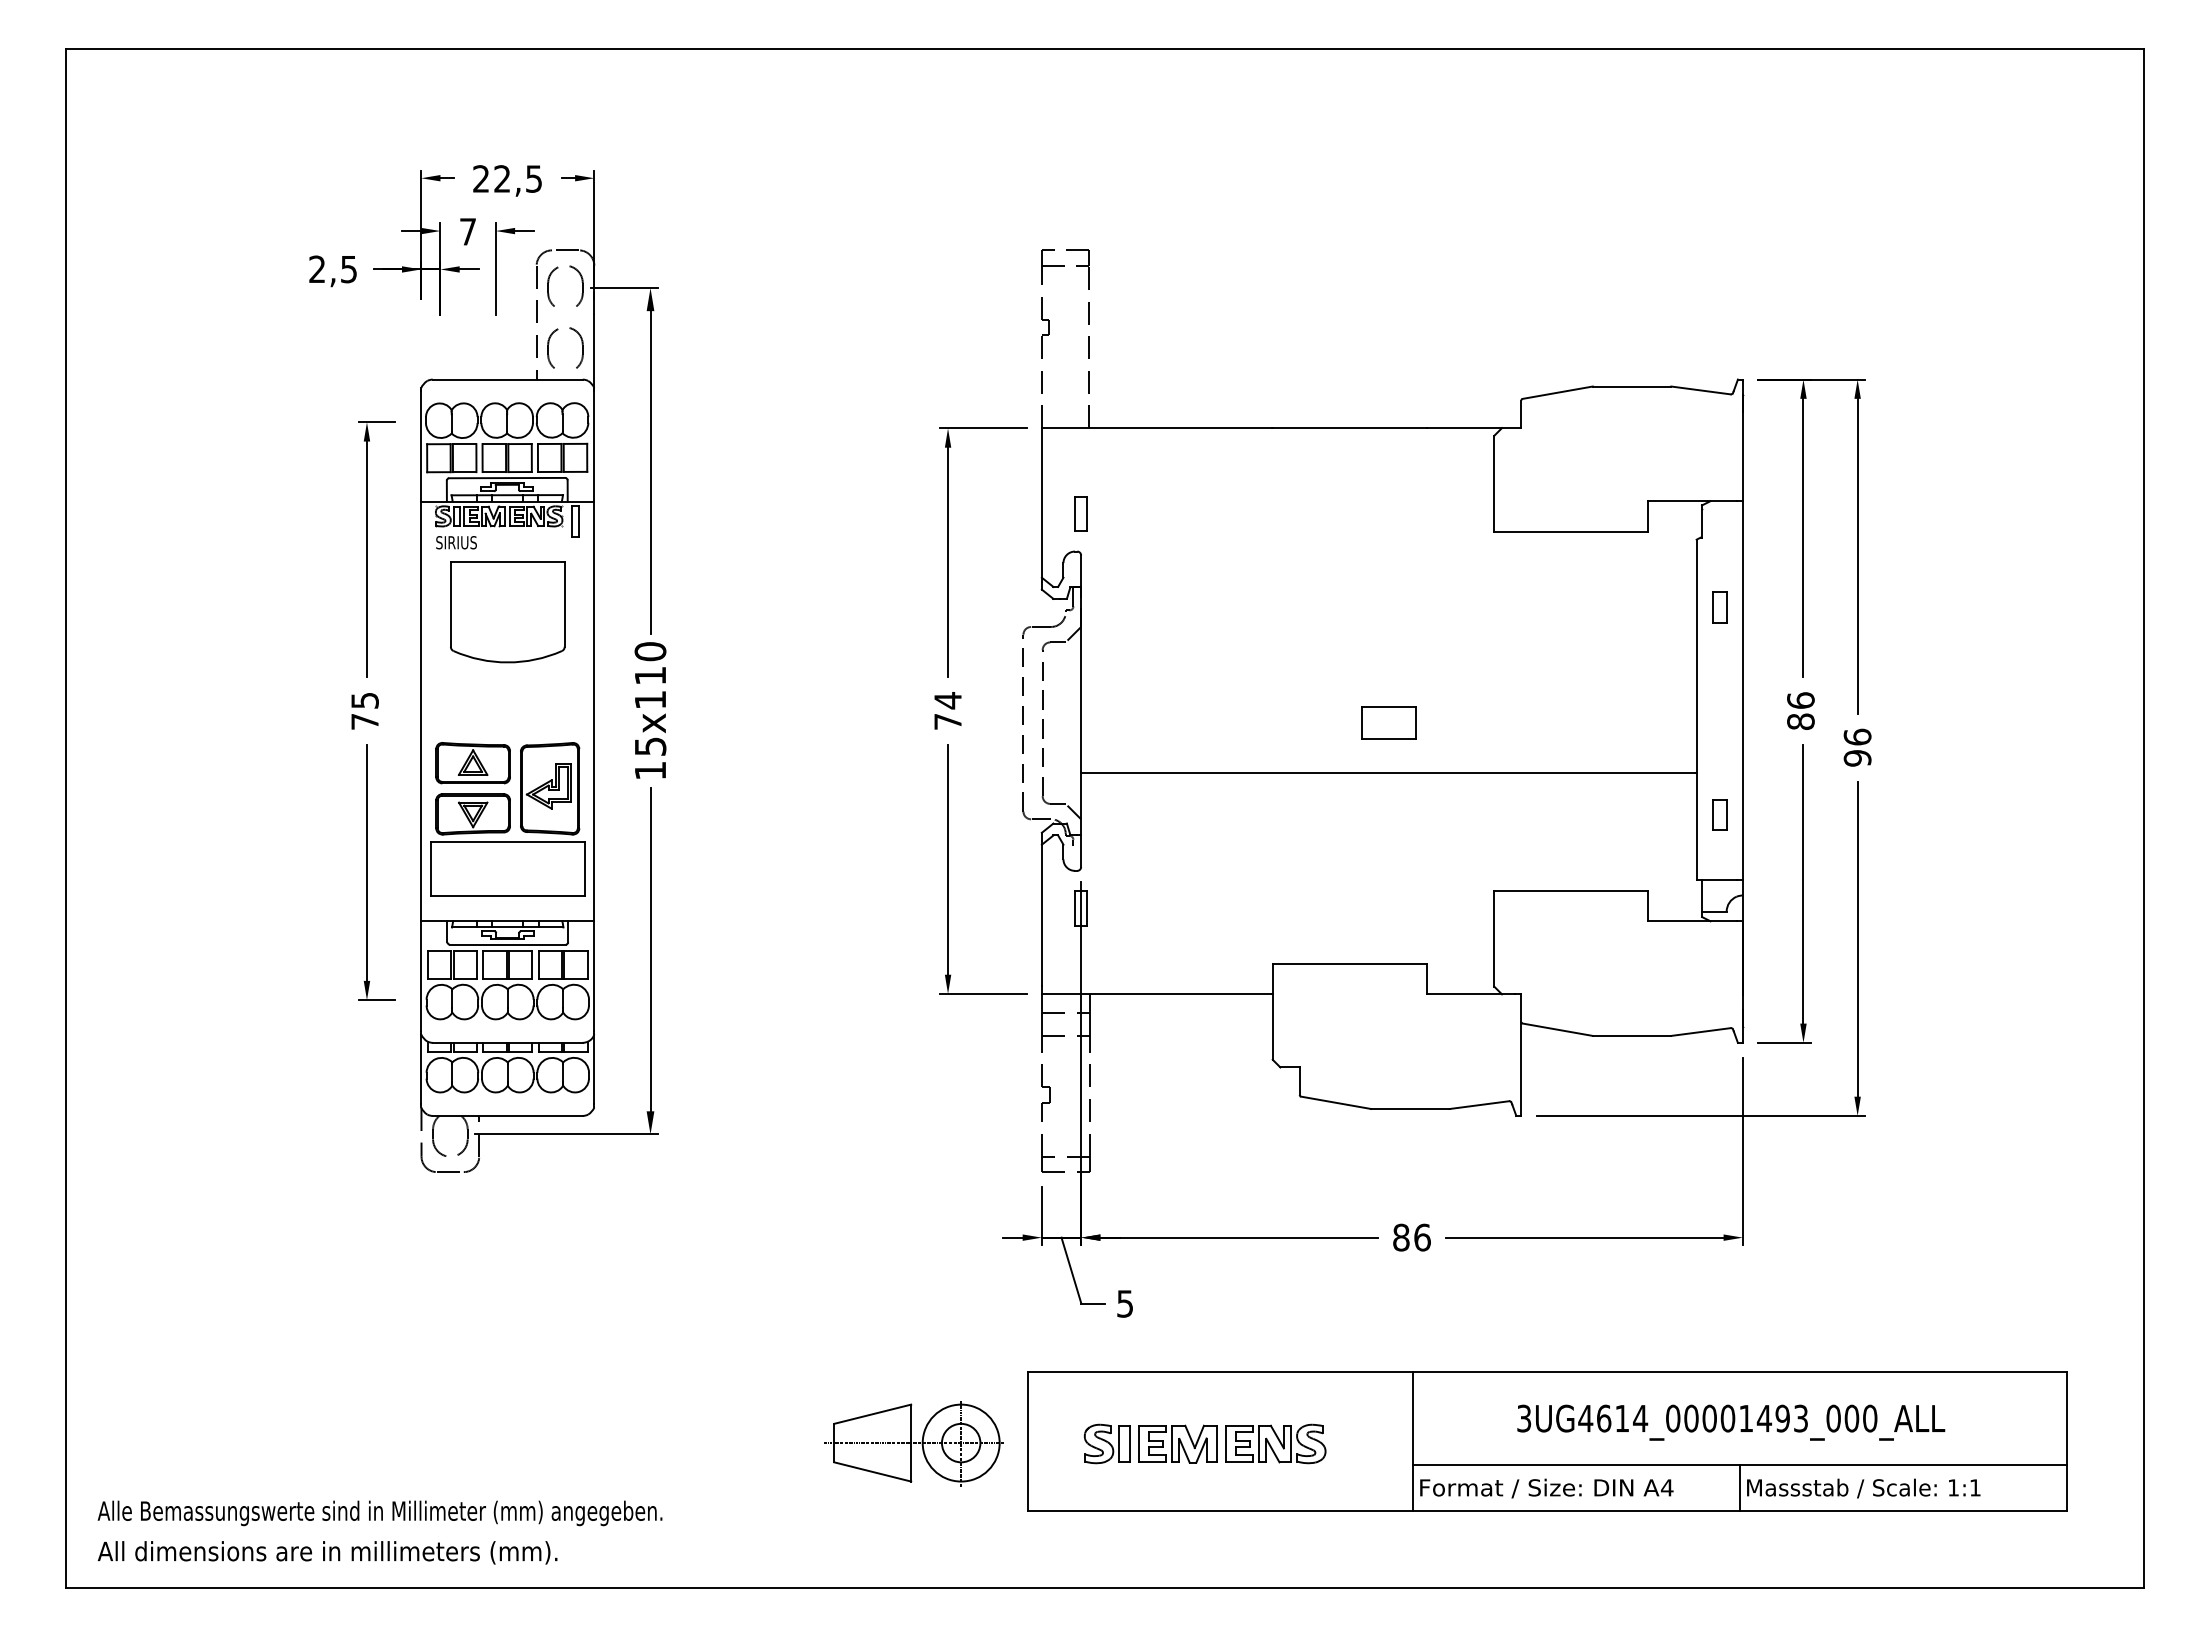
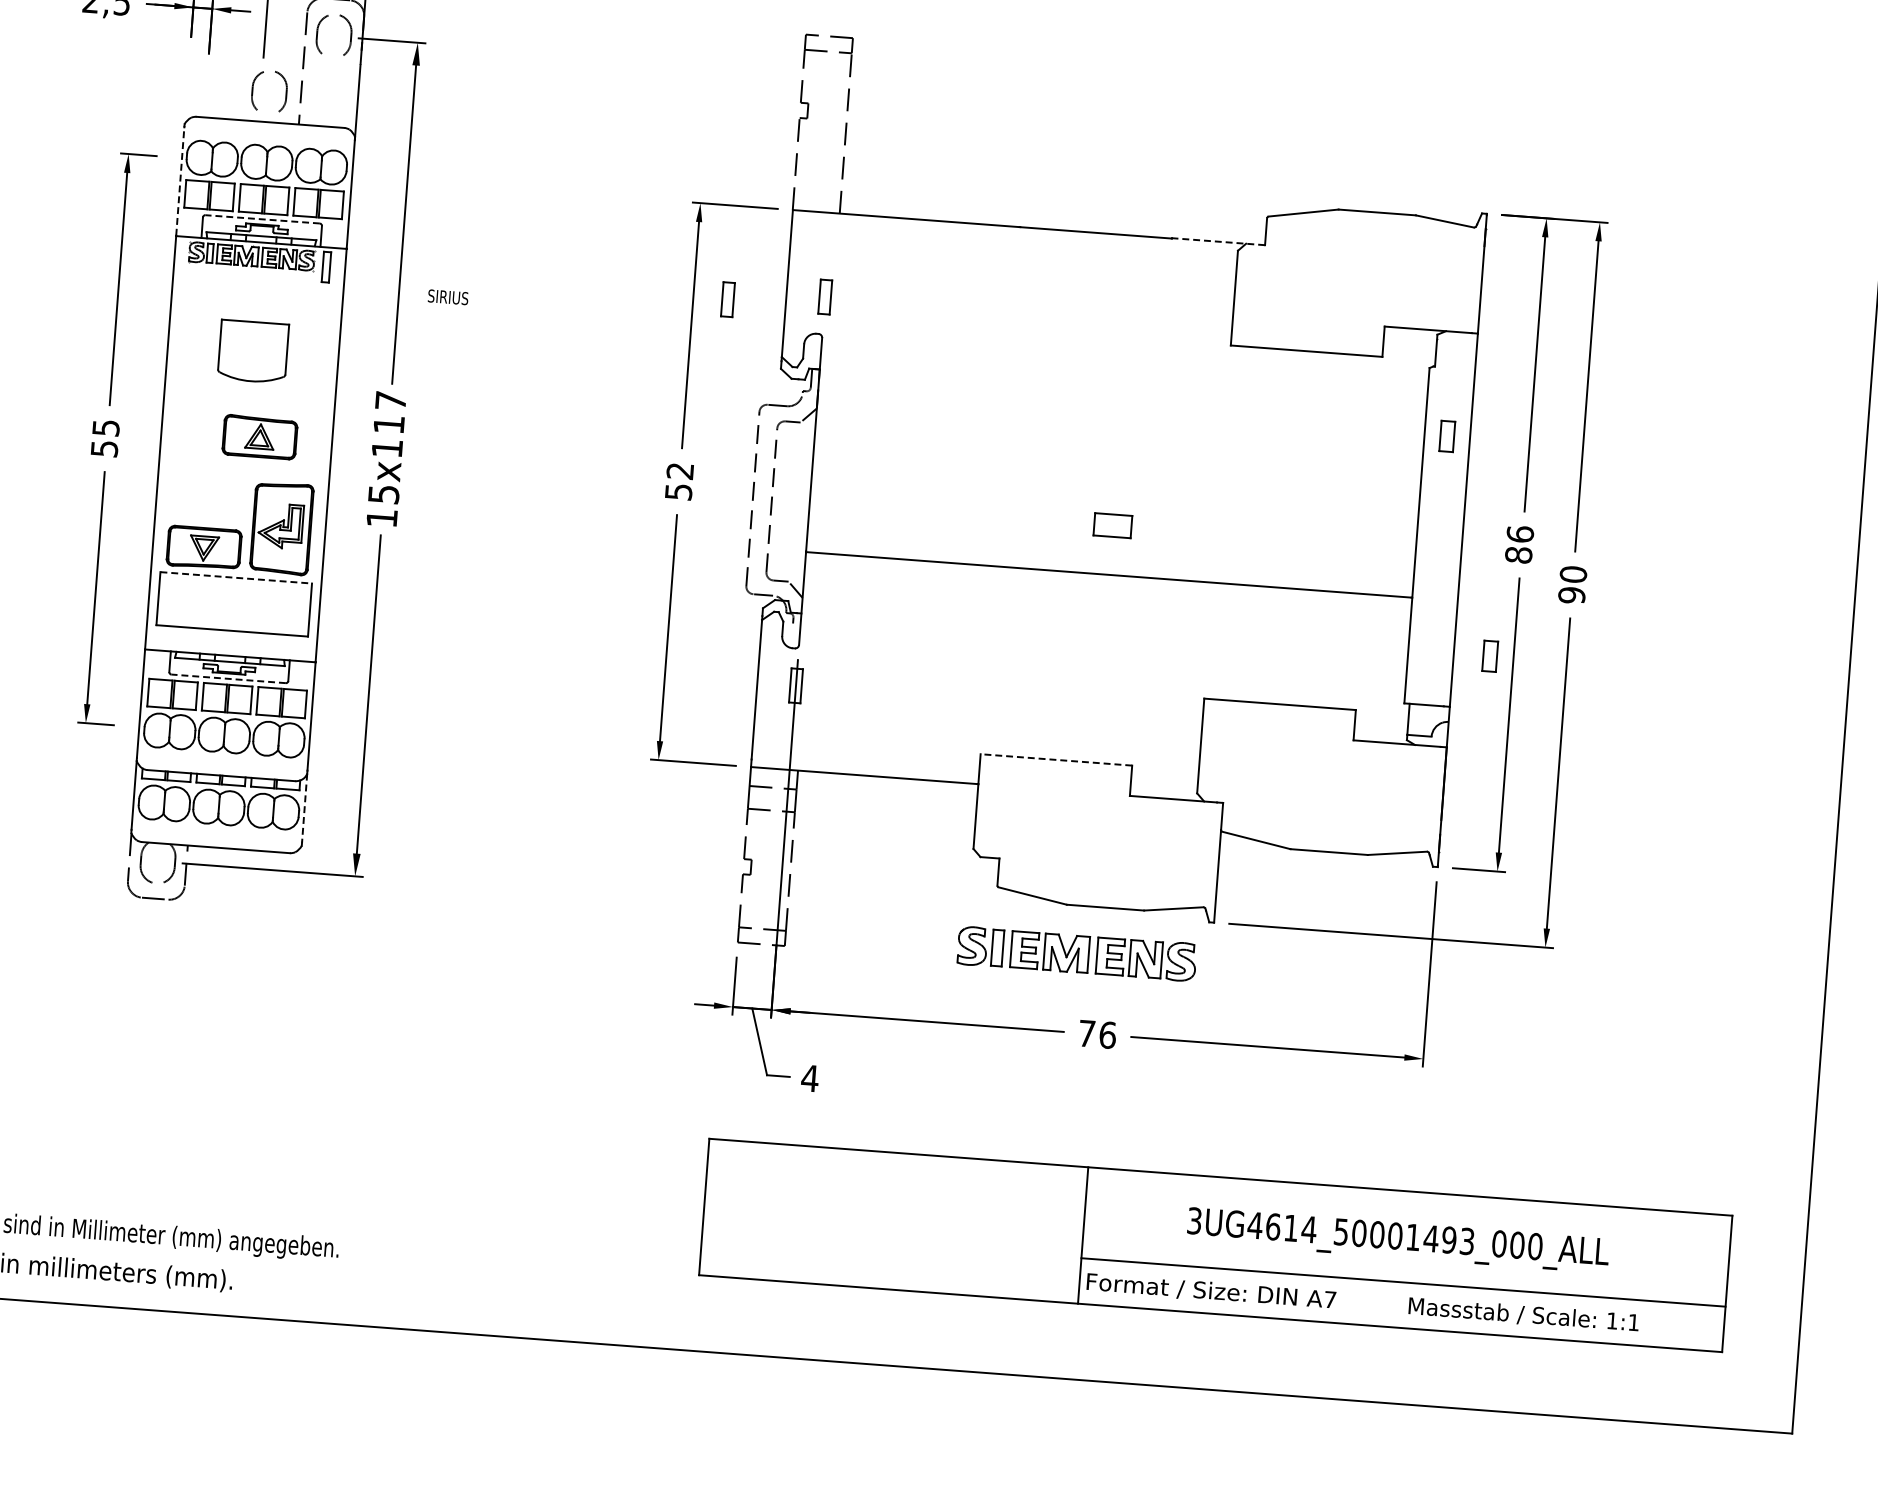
part: (549, 344) -> (254, 86), moved
line: (1473, 428) -> (1218, 242), solid -> dashed
line: (421, 445) -> (180, 180), solid -> dashed
line: (506, 478) -> (261, 219), solid -> dashed
part: (982, 523) -> (727, 299), added
text: (456, 542) -> (448, 297), moved
part: (507, 612) -> (252, 351), size x0.6
text: (650, 651) -> (390, 400), 15x110 -> 15x117
text: (947, 710) -> (679, 480), 74 -> 52
text: (364, 721) -> (104, 448), 75 -> 55
part: (1388, 722) -> (1112, 525), size x0.7
text: (1857, 736) -> (1573, 573), 96 -> 90
part: (472, 763) -> (259, 437), moved
part: (1719, 814) -> (1489, 655), moved
line: (507, 842) -> (235, 578), solid -> dashed
line: (507, 944) -> (228, 678), solid -> dashed
line: (1349, 963) -> (1056, 759), solid -> dashed
line: (594, 1069) -> (304, 808), solid -> dashed
text: (1401, 1237) -> (1087, 1033), 86 -> 76
text: (1124, 1303) -> (809, 1078), 5 -> 4
text: (1673, 1418) -> (1341, 1231), 3UG4614_00001493_000_ALL -> 3UG4614_50001493_000_ALL
part: (913, 1443) -> (591, 1200), removed
part: (1204, 1443) -> (1076, 953), moved
text: (1666, 1487) -> (1329, 1299), A4 -> A7
line: (1739, 1487) -> (1401, 1304), removed

